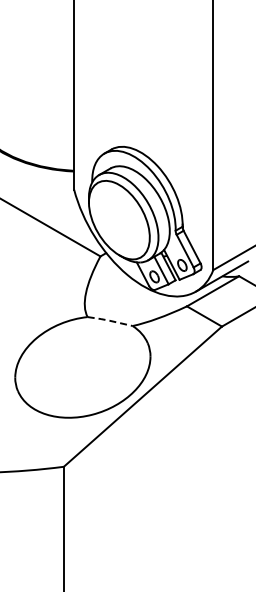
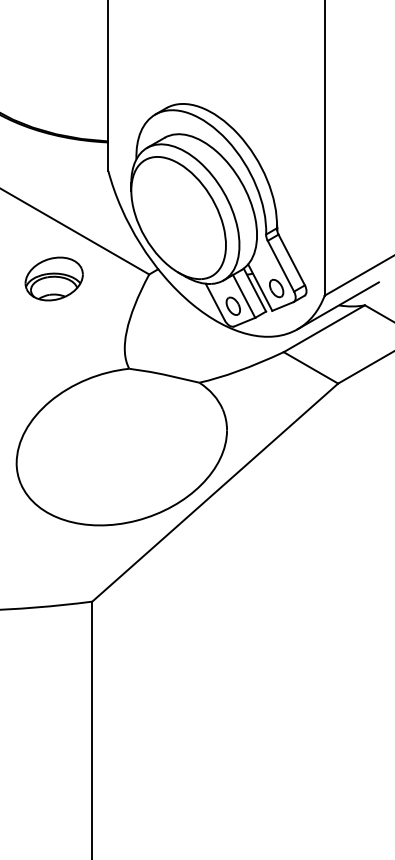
part: (39, 258) -> (54, 277), added
line: (109, 320) -> (163, 374), dashed -> solid

